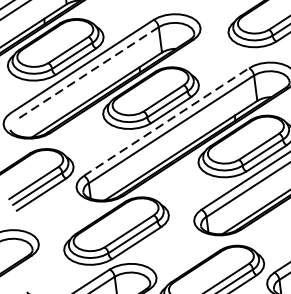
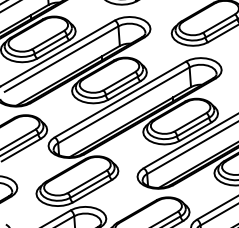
line: (87, 74) -> (61, 59), dashed -> solid
line: (166, 122) -> (120, 99), dashed -> solid

